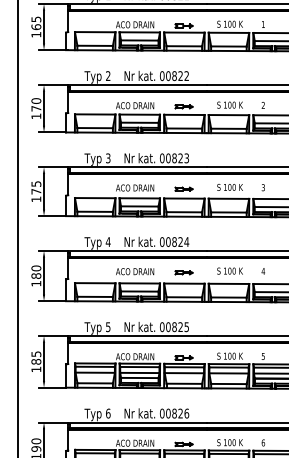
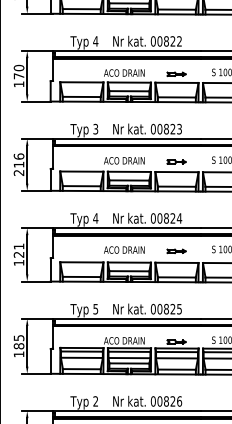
text: (107, 75) -> (94, 40), 2 -> 4
text: (36, 191) -> (19, 164), 175 -> 216
text: (36, 271) -> (19, 249), 180 -> 121
text: (108, 413) -> (96, 401), 6 -> 2

